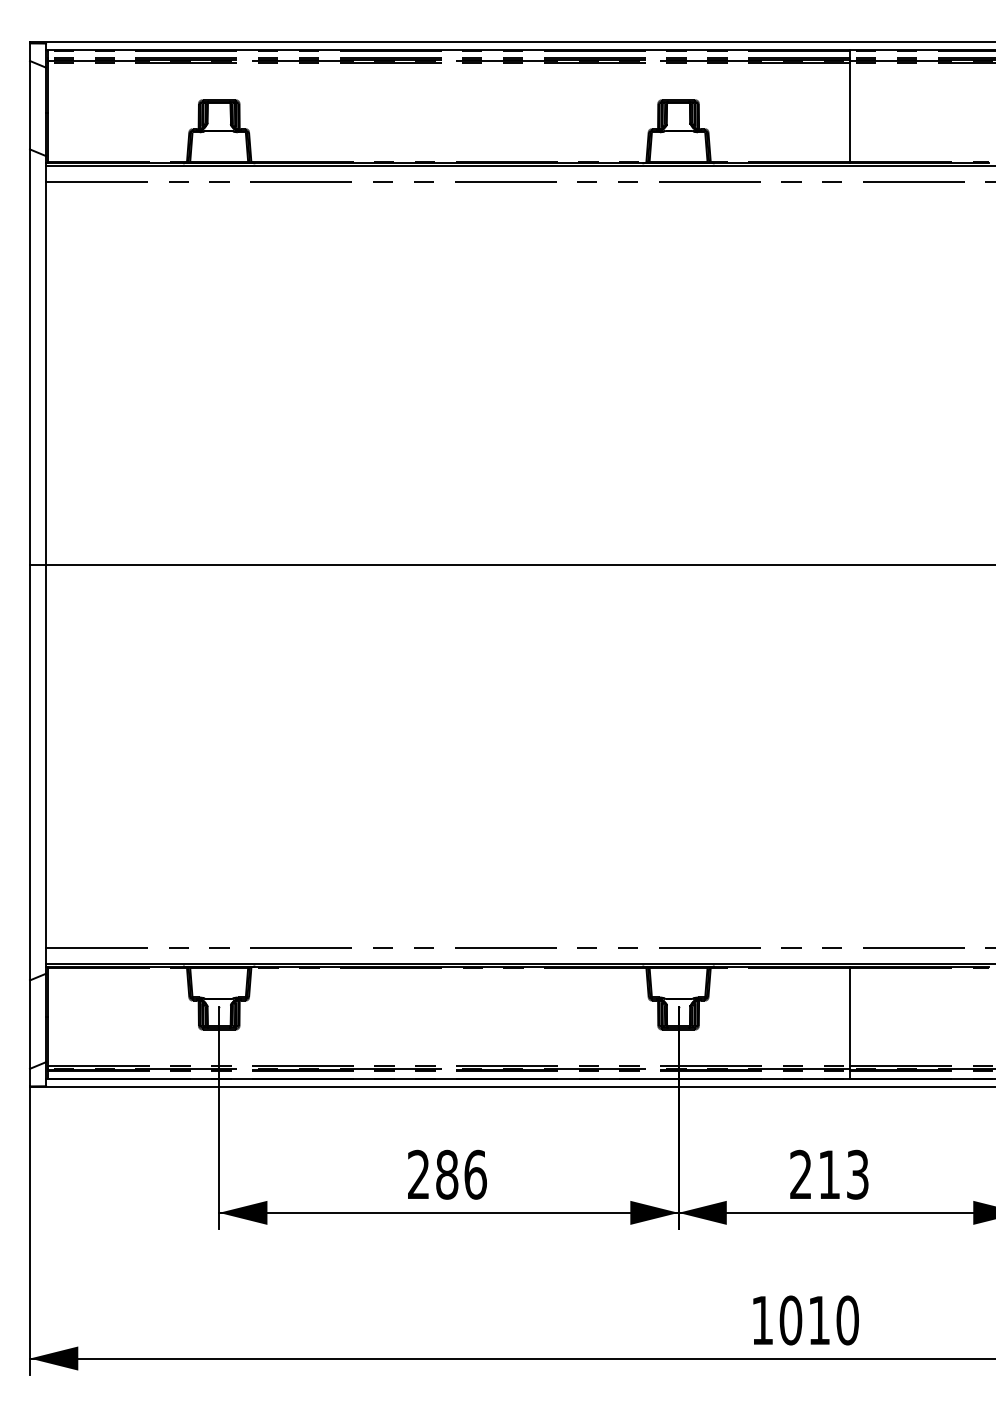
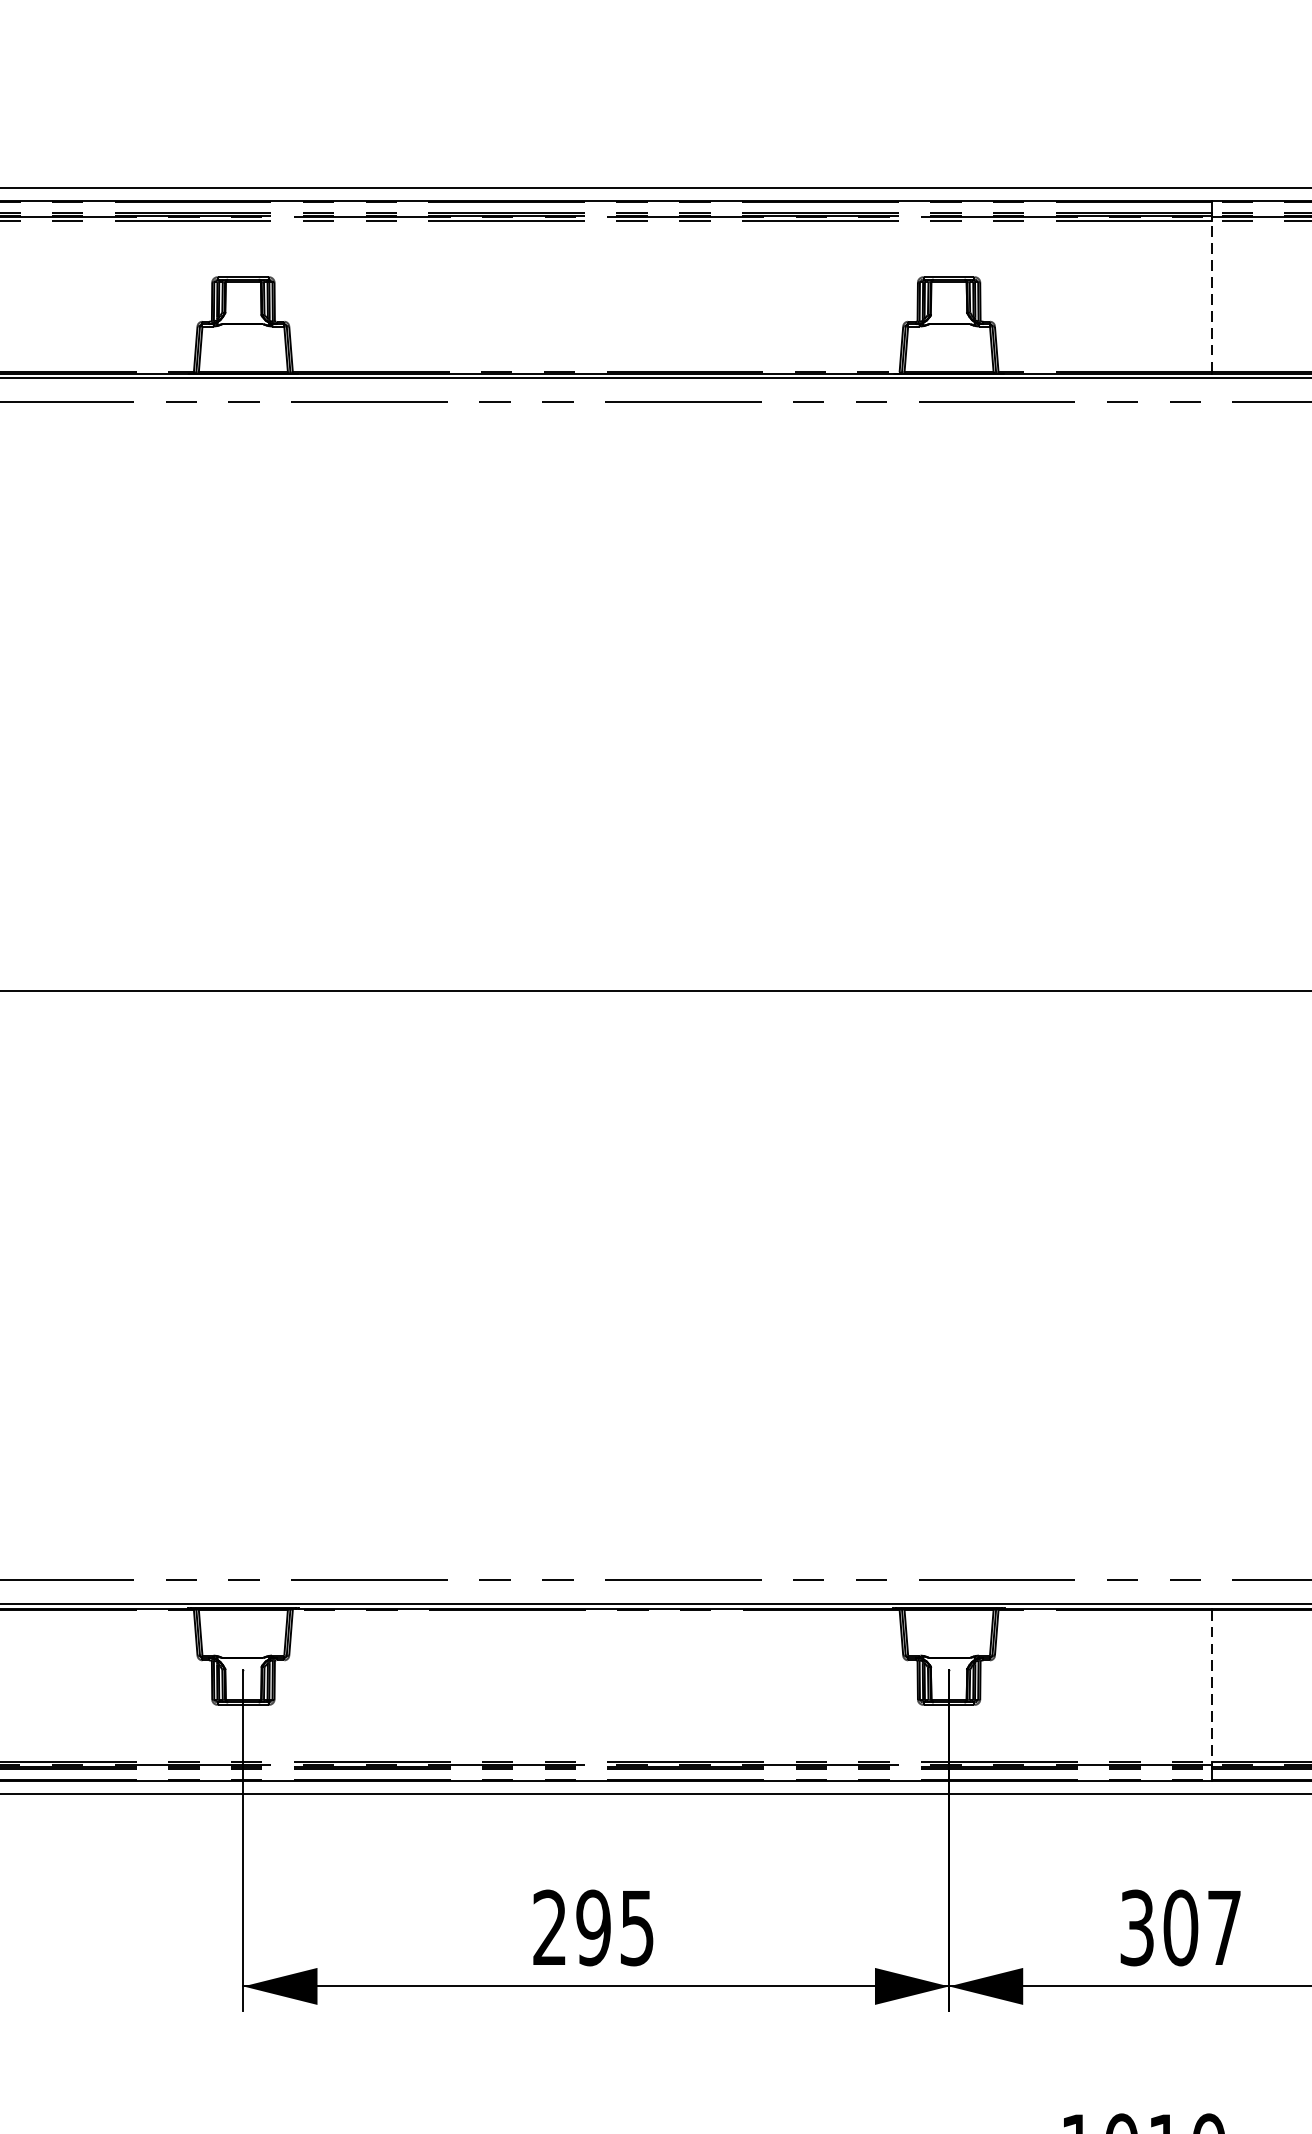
line: (850, 112) -> (1213, 296), solid -> dashed
line: (850, 1017) -> (1213, 1686), solid -> dashed
text: (461, 1174) -> (615, 1927), 286 -> 295
text: (829, 1174) -> (1180, 1927), 213 -> 307

